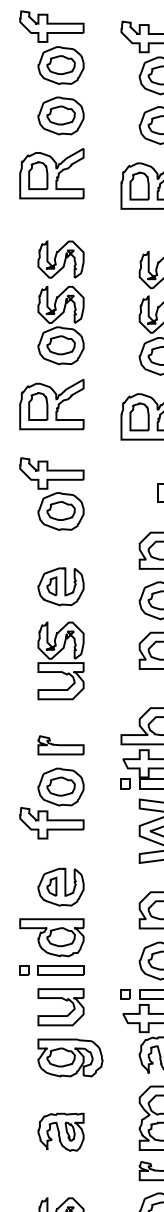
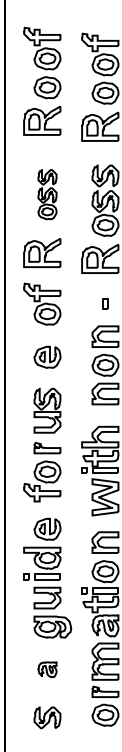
part: (61, 302) -> (47, 194), size x0.7
part: (61, 660) -> (47, 410), moved
part: (61, 1131) -> (47, 669), size x0.7

